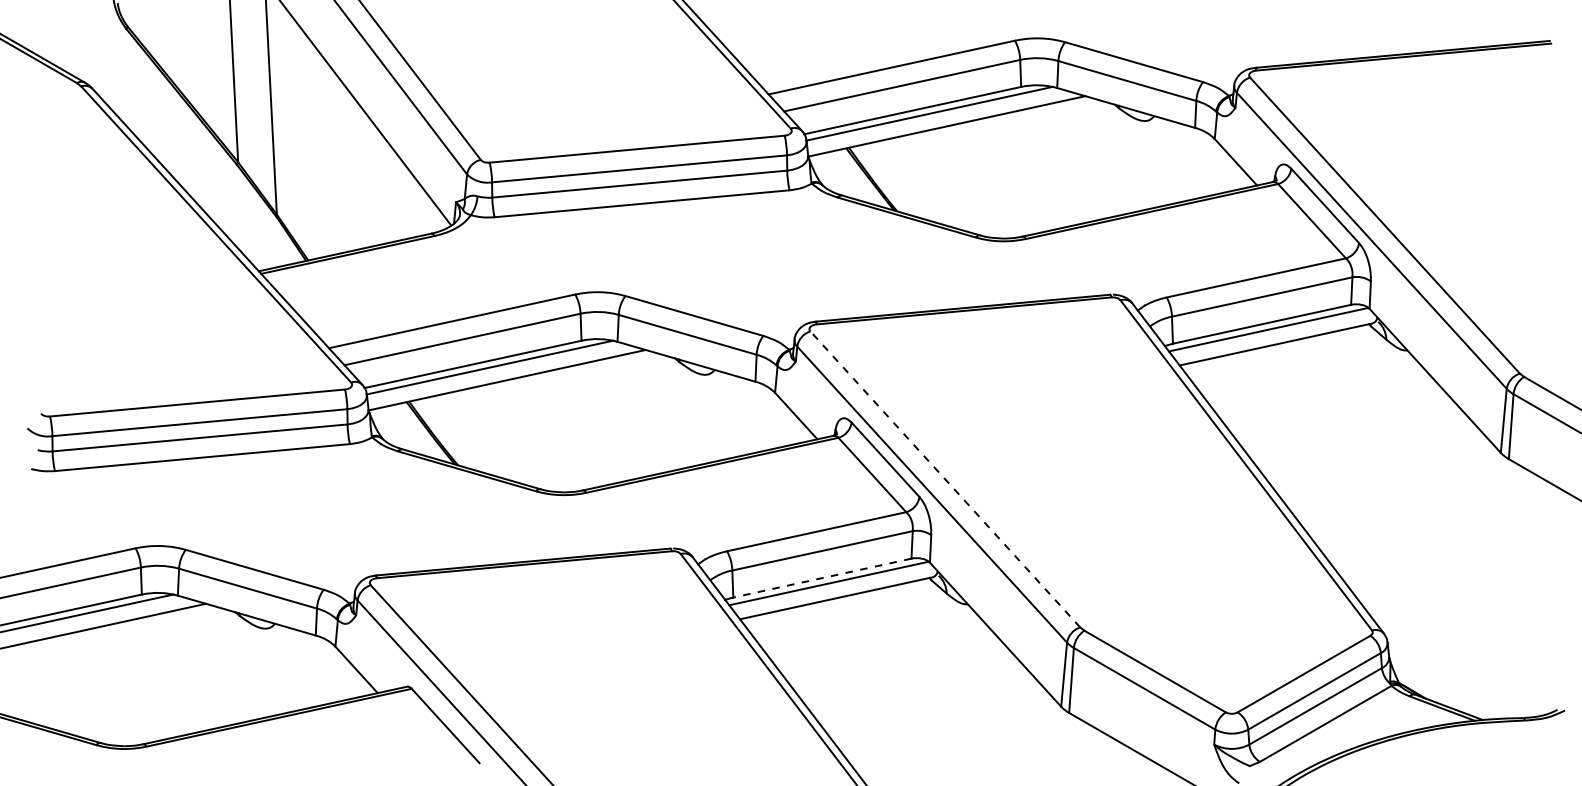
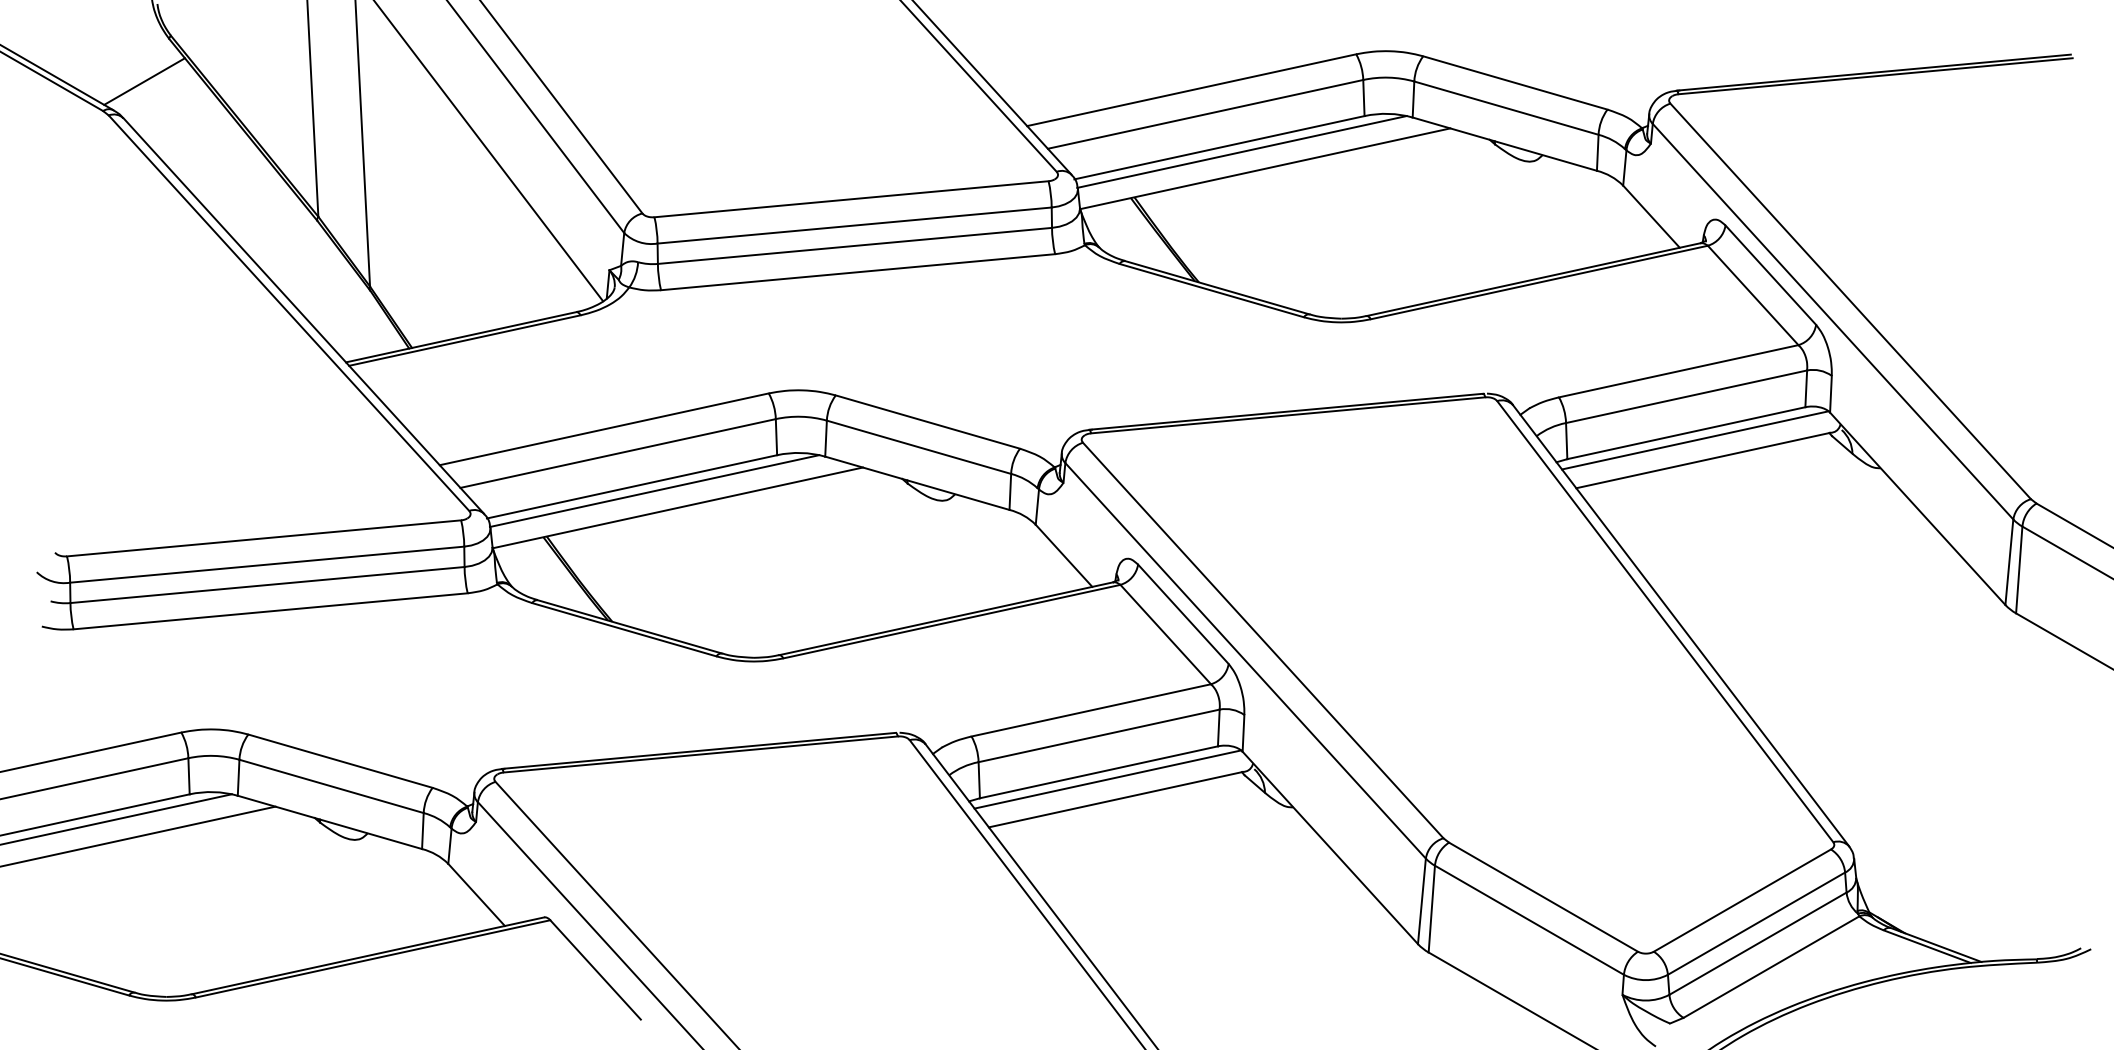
line: (107, 60) -> (143, 80), added
line: (945, 479) -> (1263, 640), dashed -> solid
line: (821, 578) -> (1097, 772), dashed -> solid

